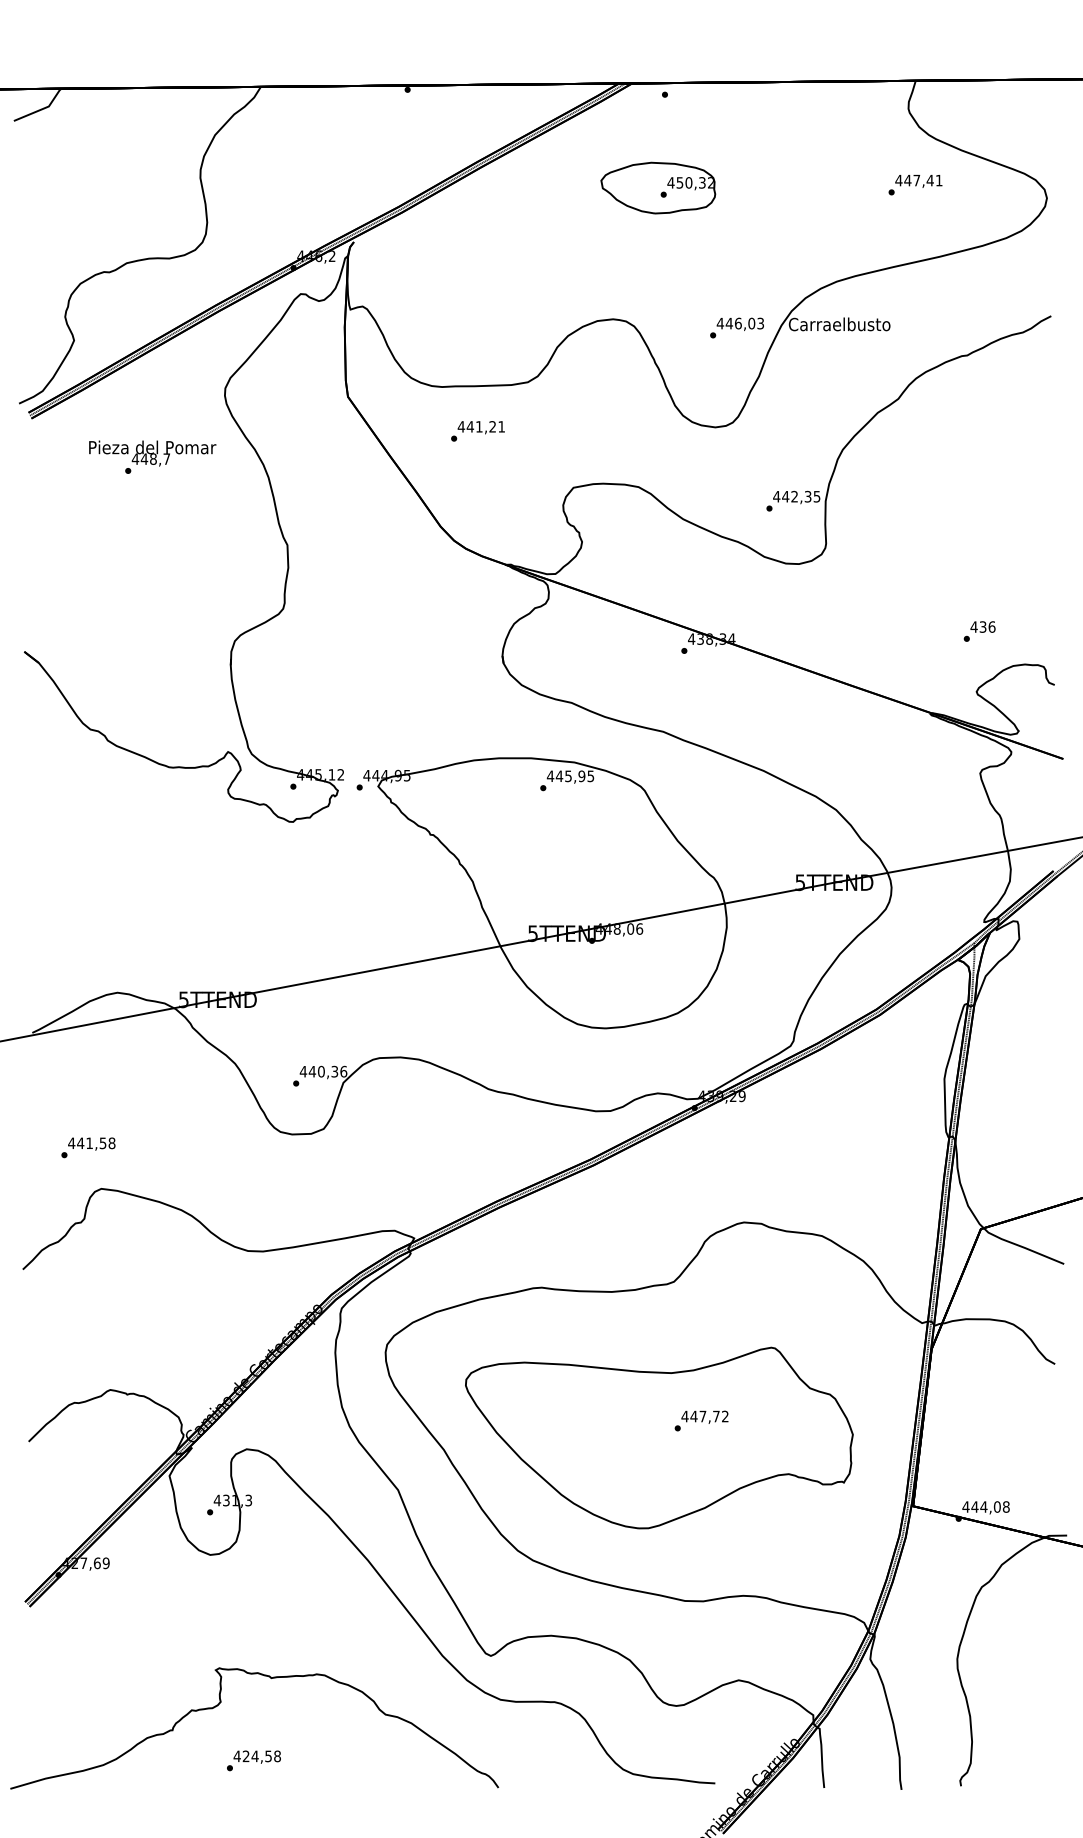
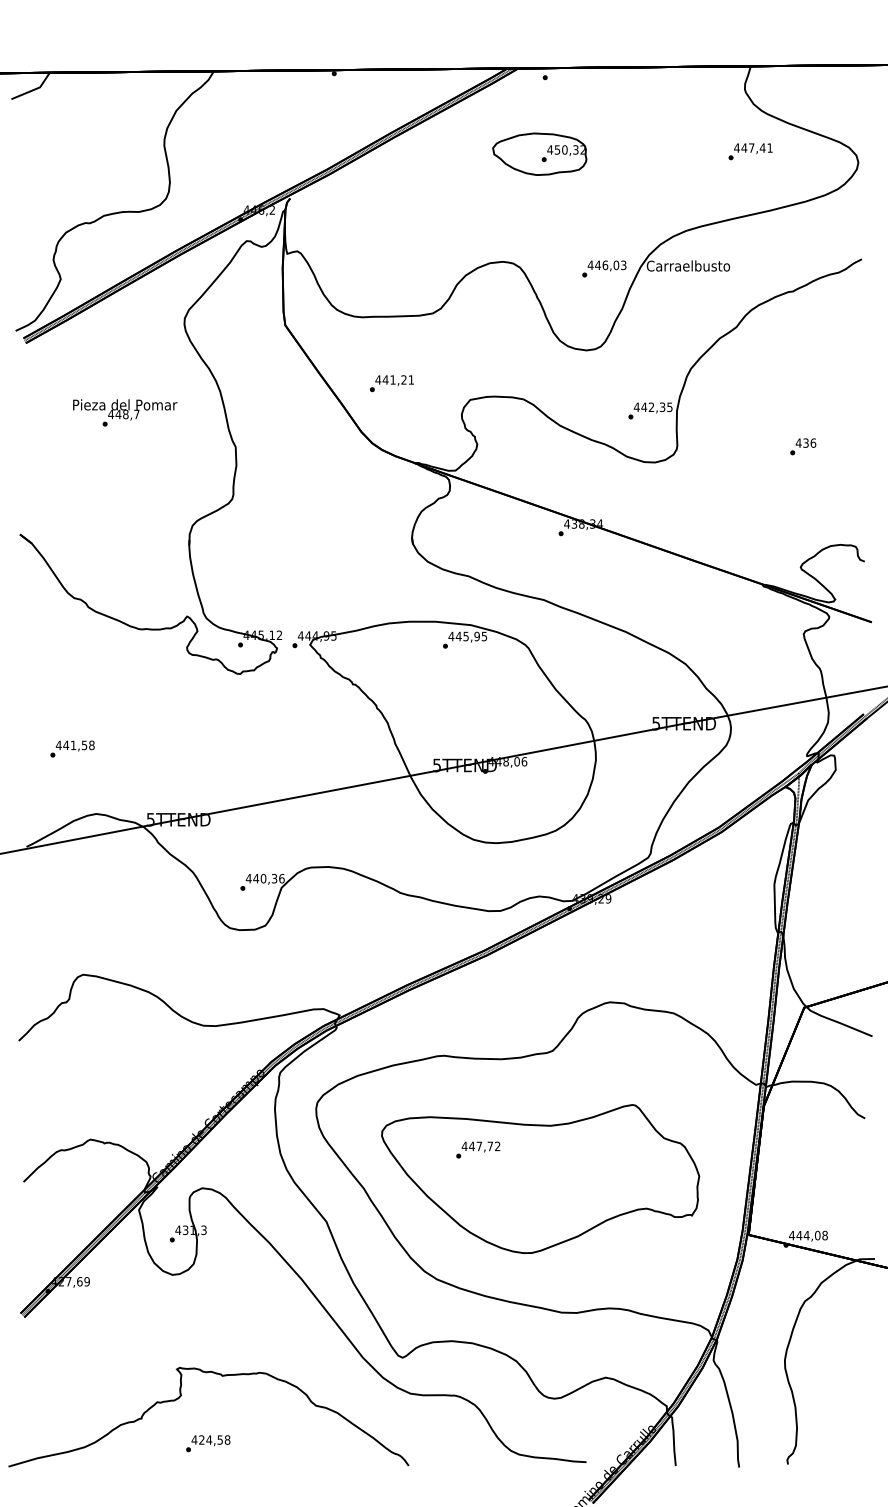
text: (477, 431) -> (391, 383), moved
text: (153, 456) -> (125, 412), moved
text: (979, 631) -> (803, 446), moved
text: (88, 1147) -> (72, 748), moved
text: (701, 1420) -> (478, 1149), moved

